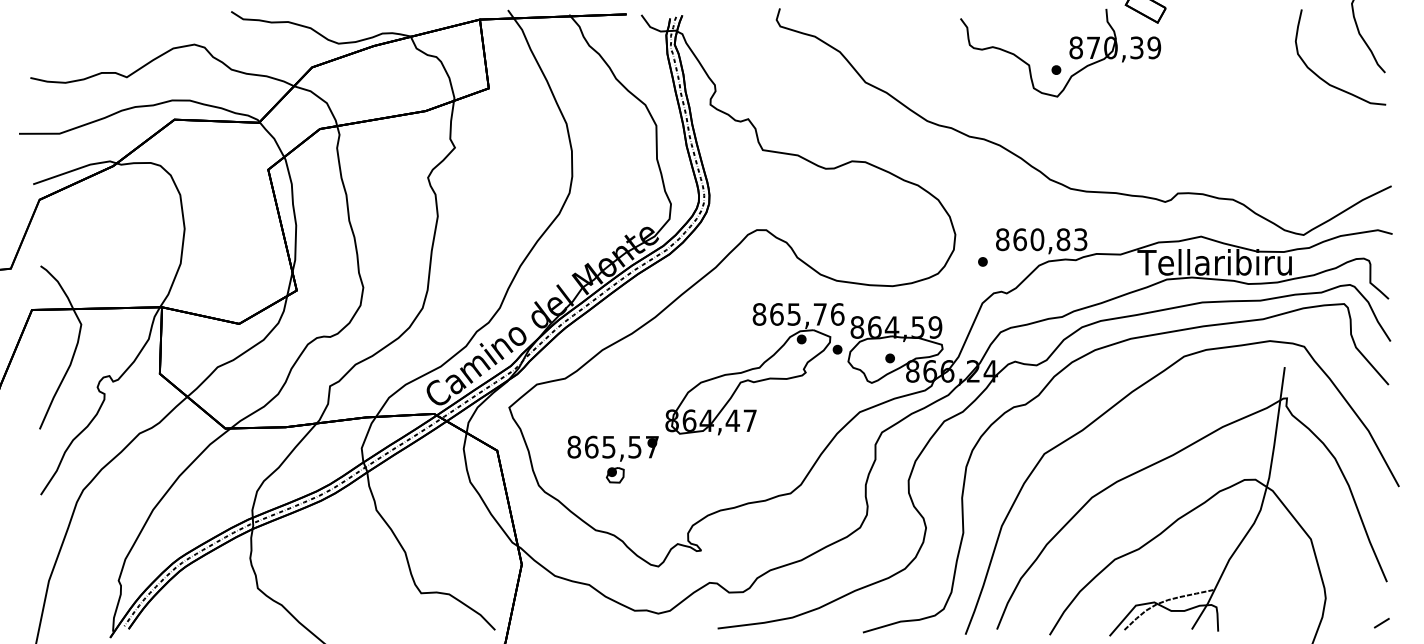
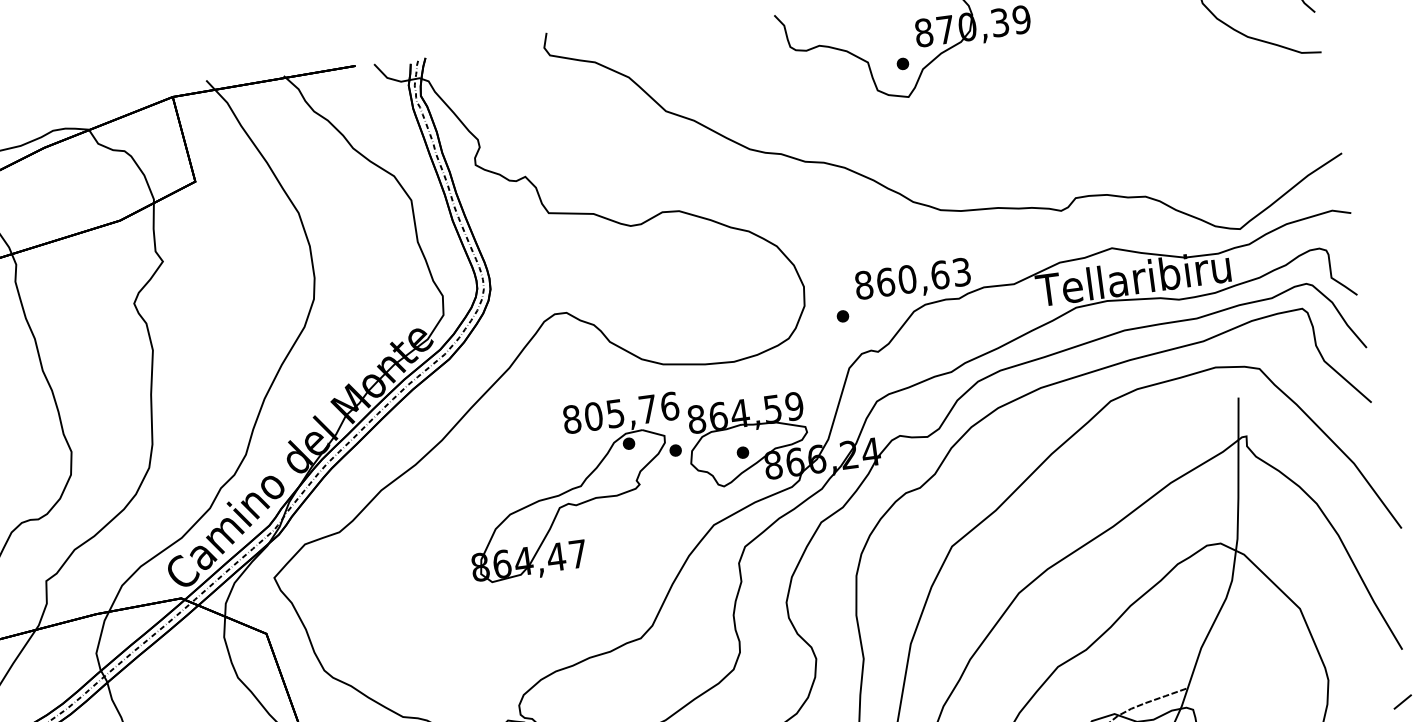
text: (1063, 239) -> (940, 274), 860,83 -> 860,63
text: (776, 314) -> (593, 416), 865,76 -> 805,76
part: (612, 459) -> (412, 625), removed

